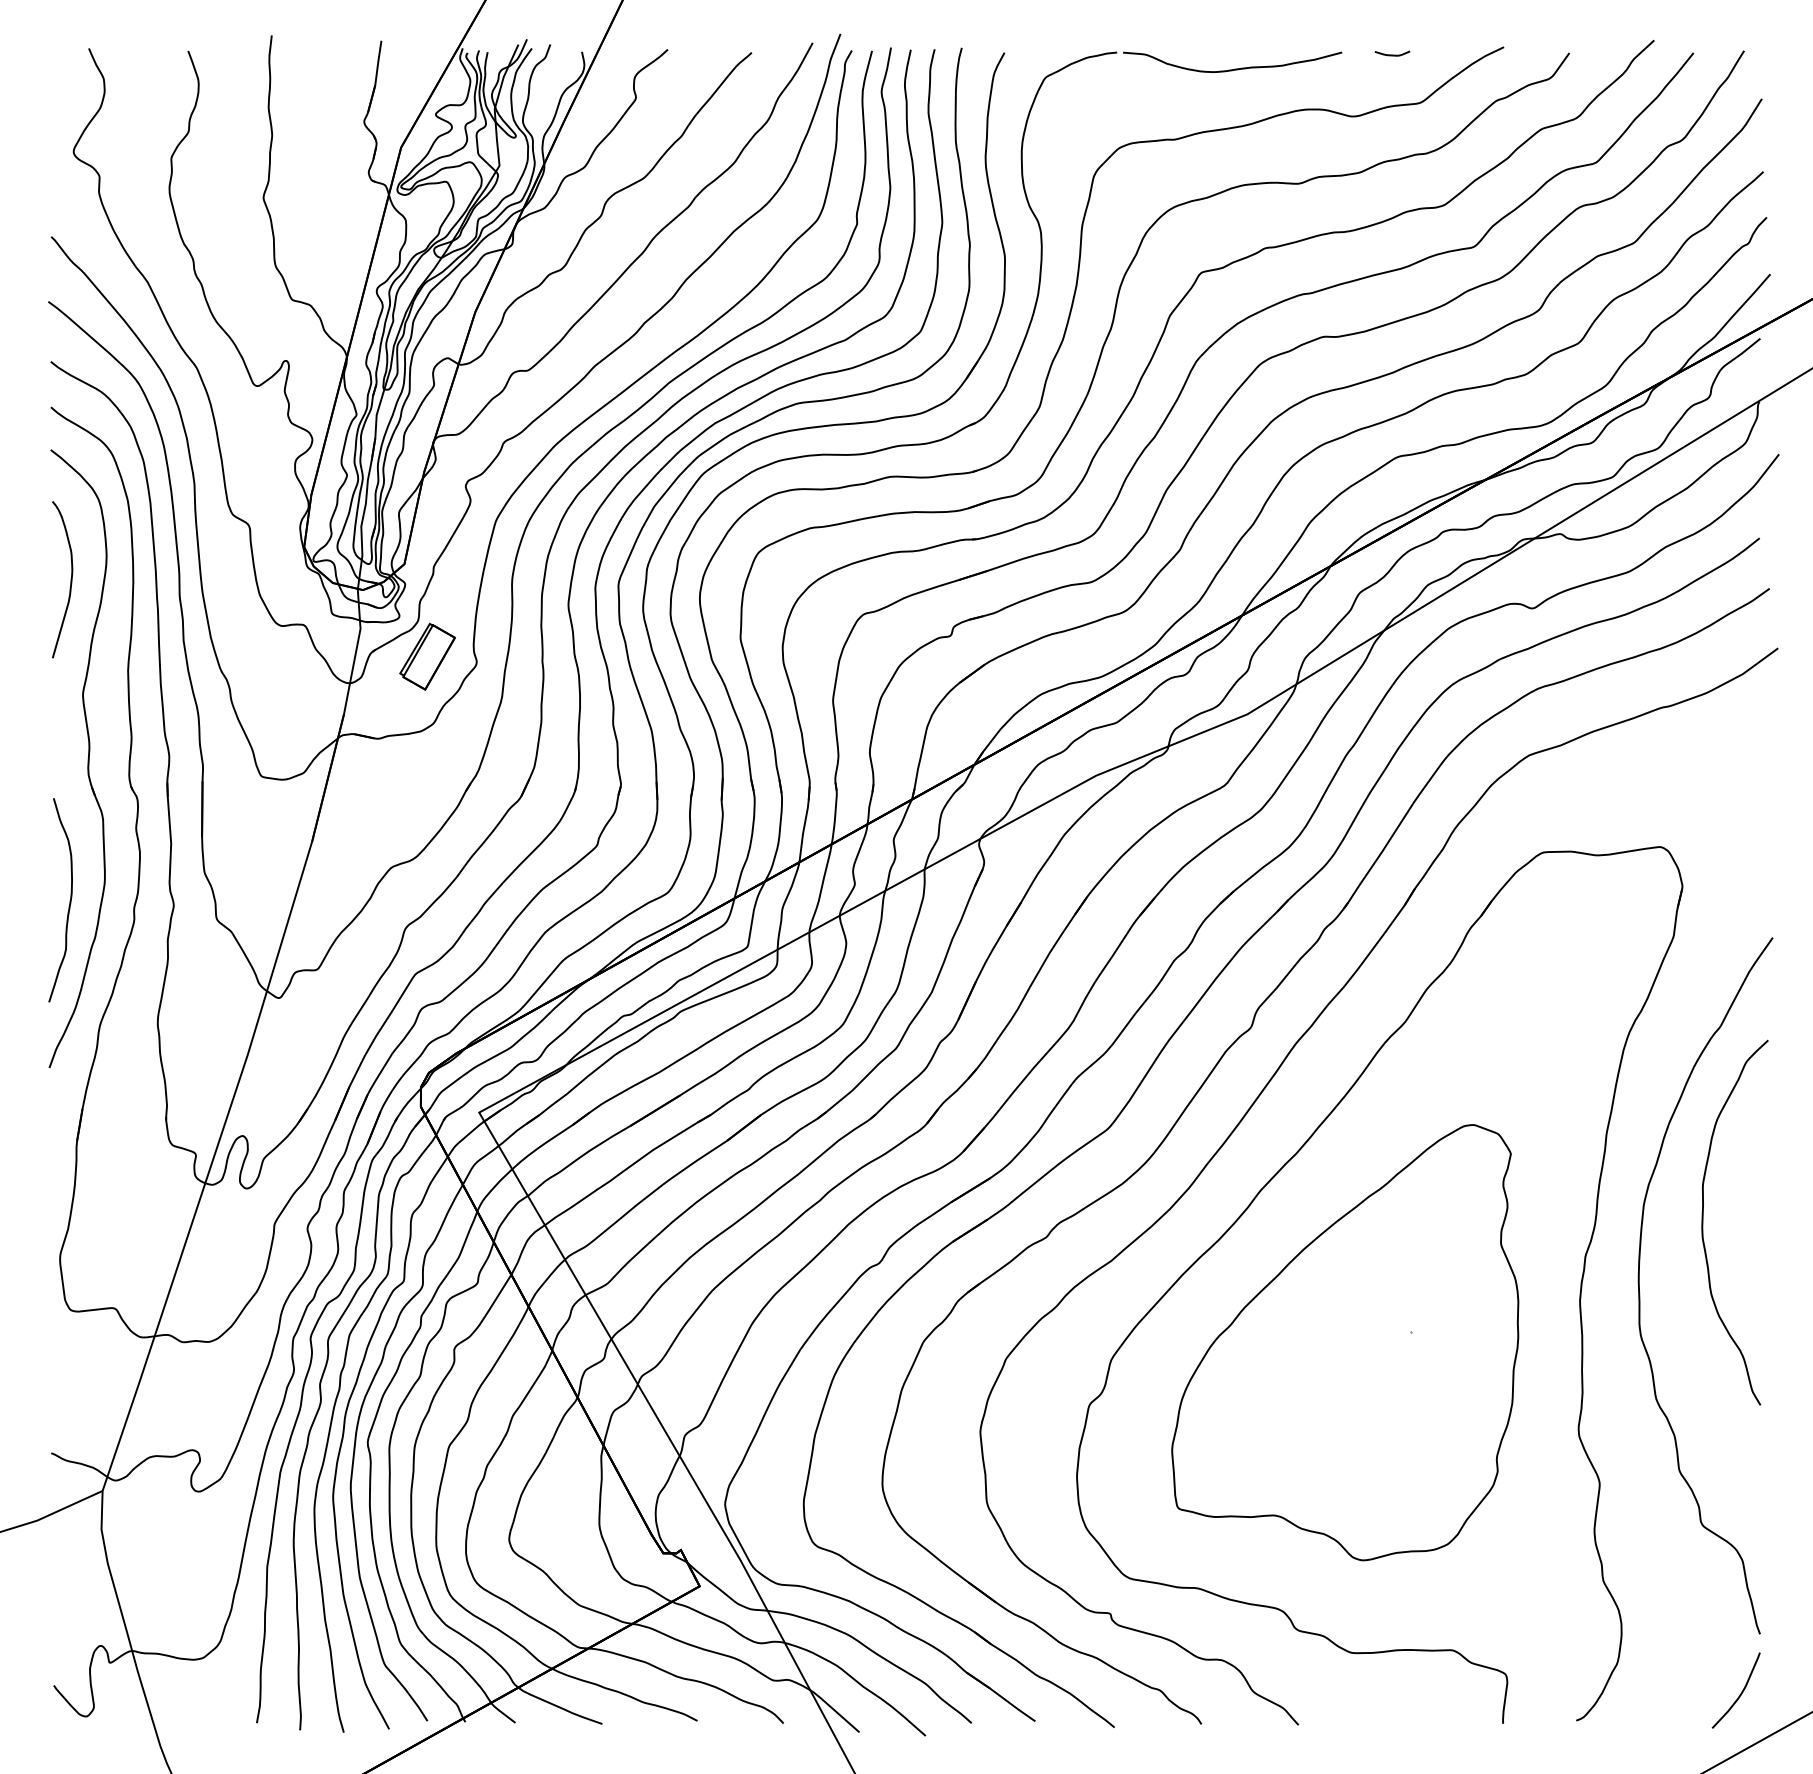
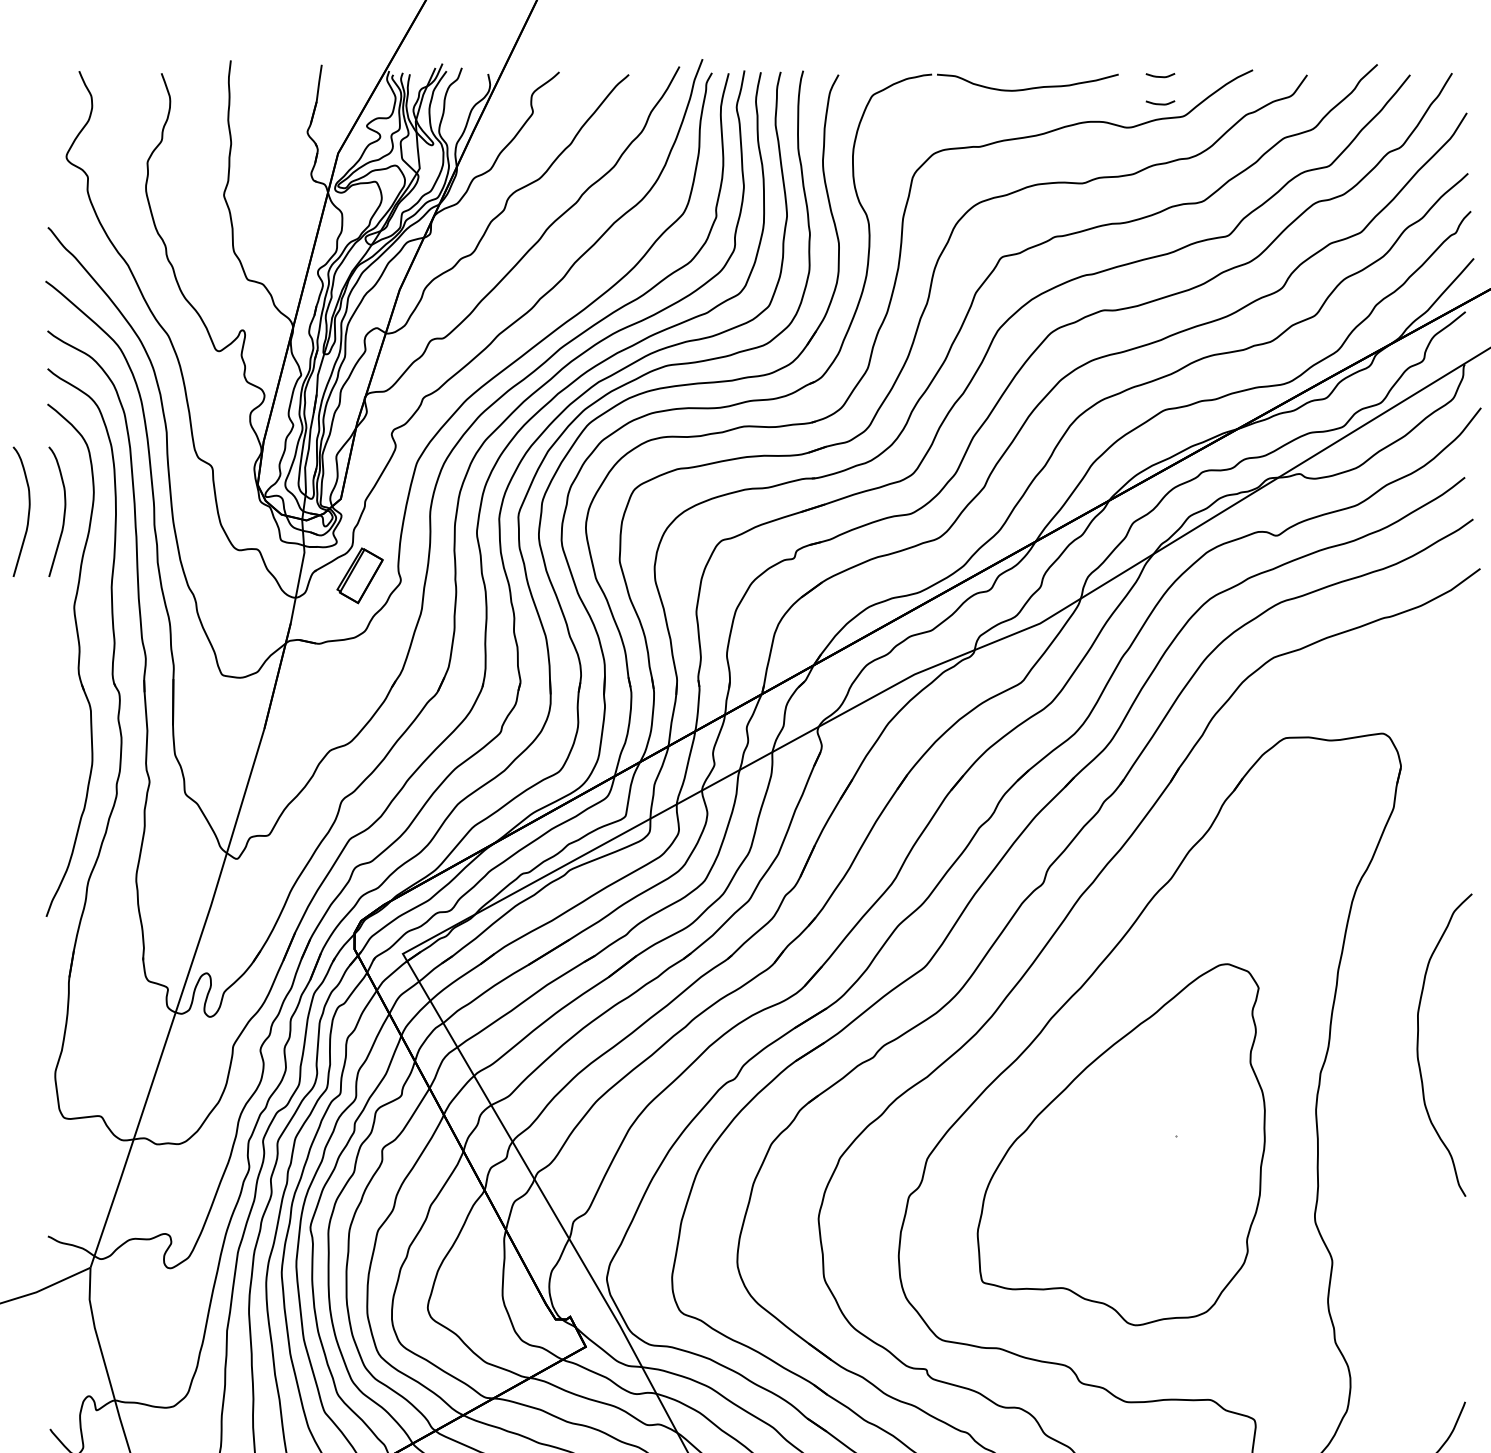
curve: (1392, 87) -> (1160, 103), added
curve: (27, 579) -> (28, 511), added
curve: (69, 900) -> (63, 777), removed
curve: (1640, 1293) -> (1366, 1103), removed

